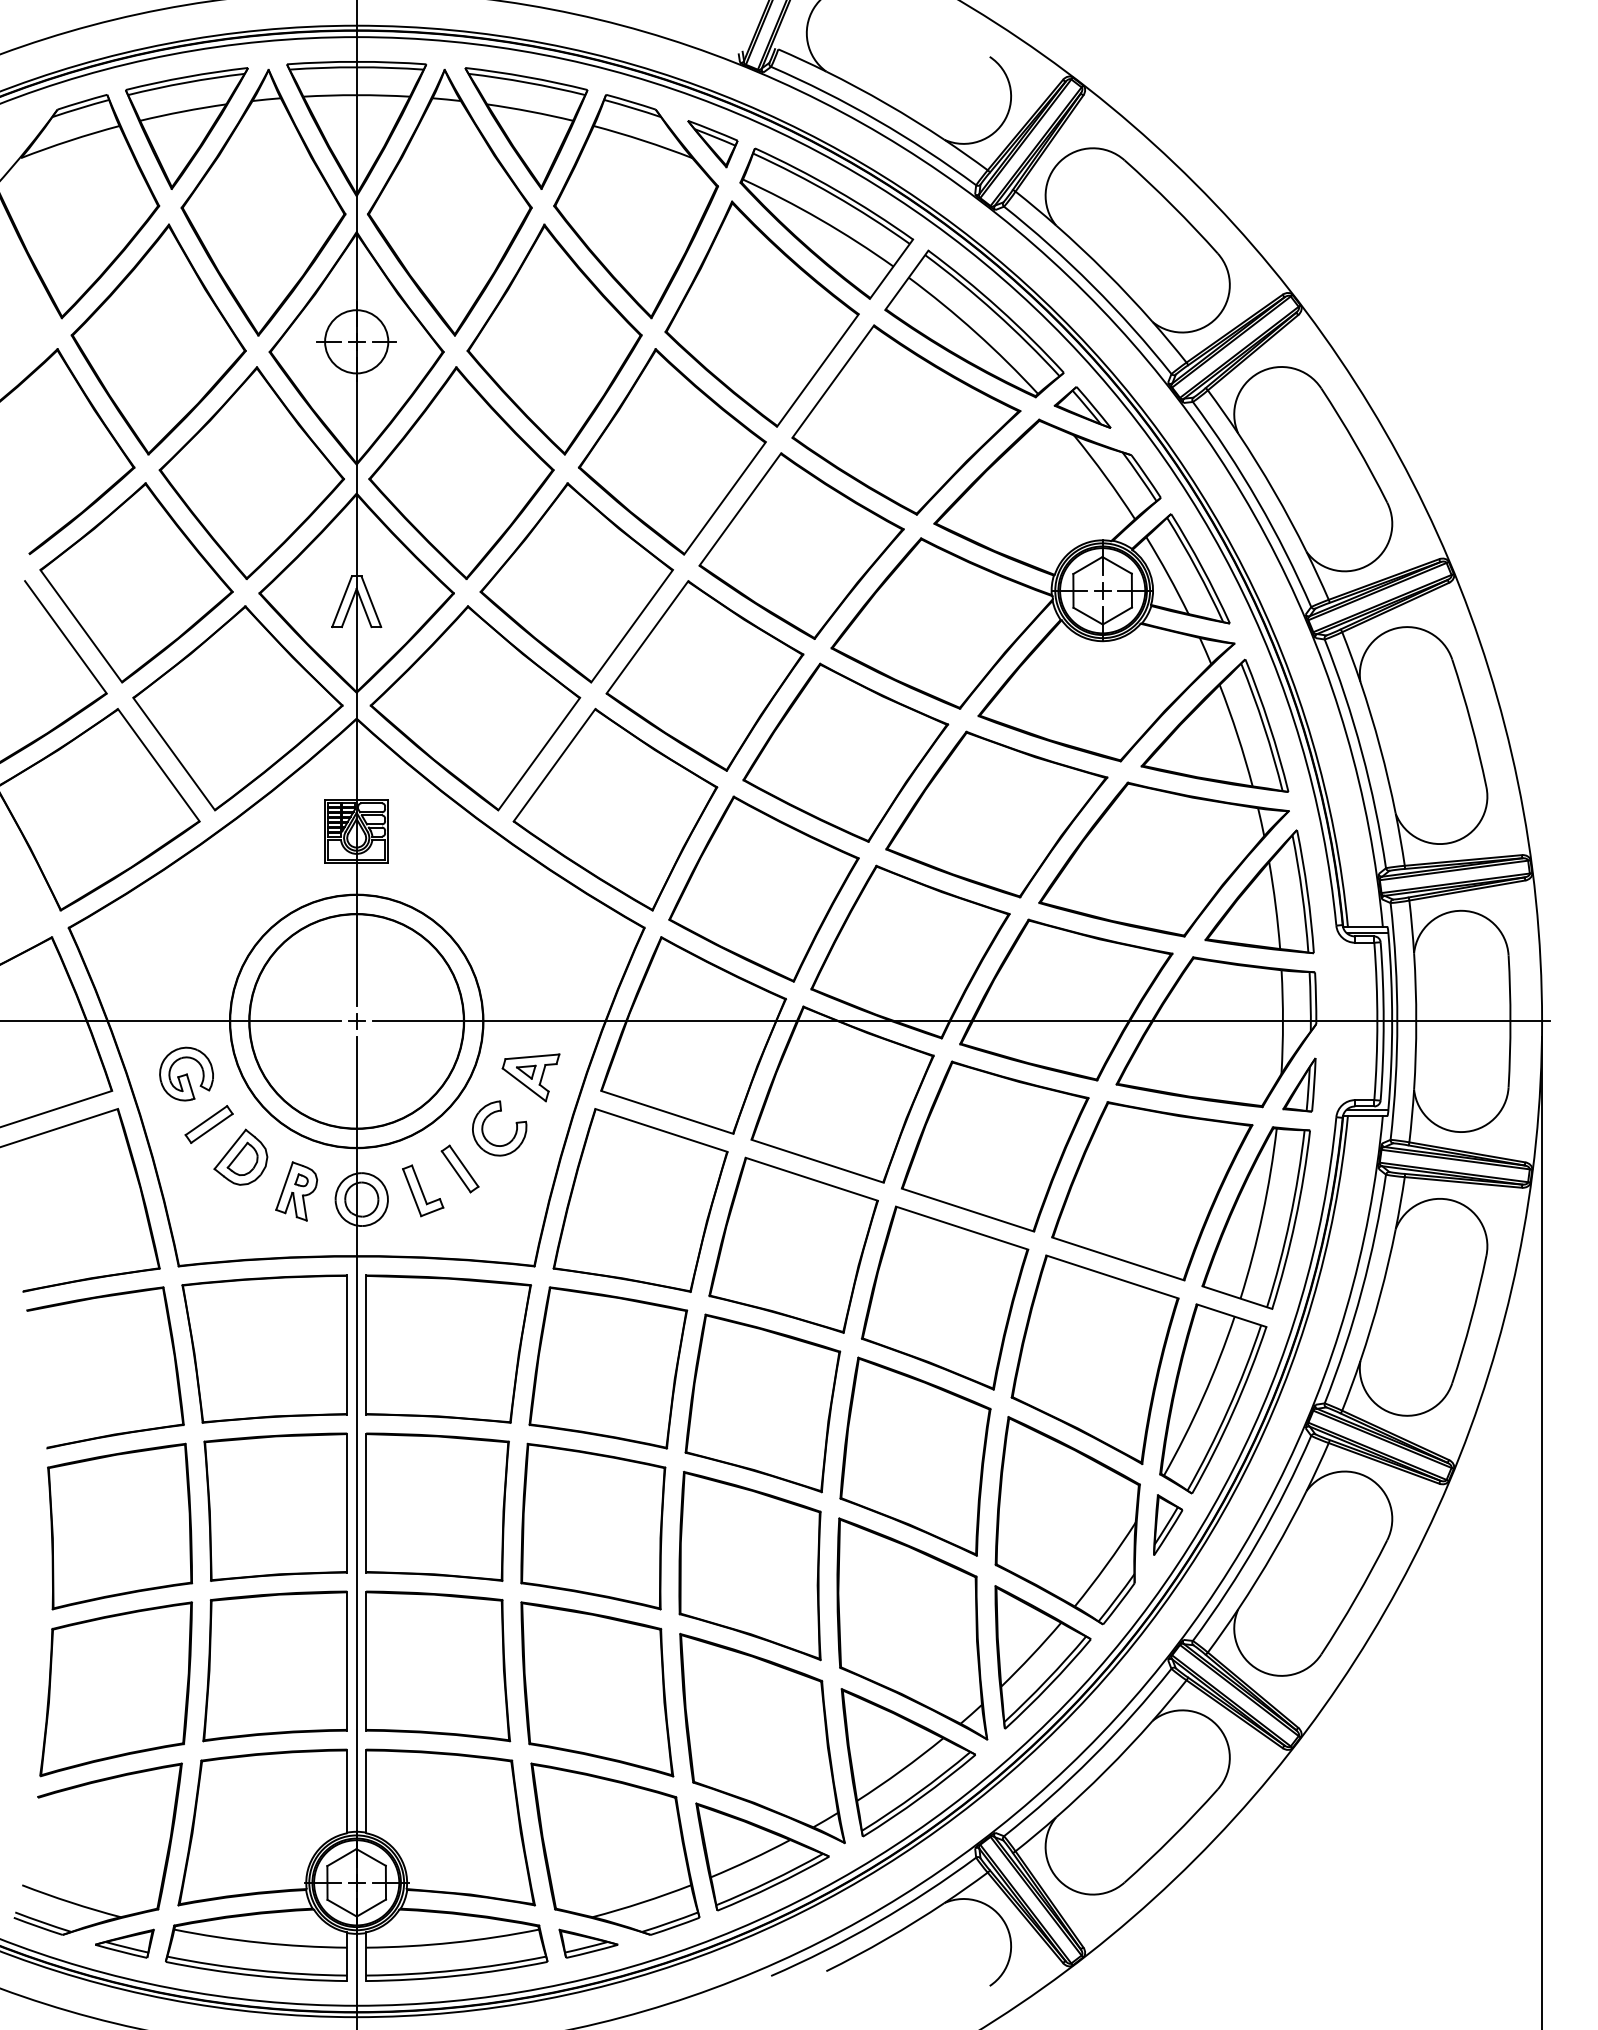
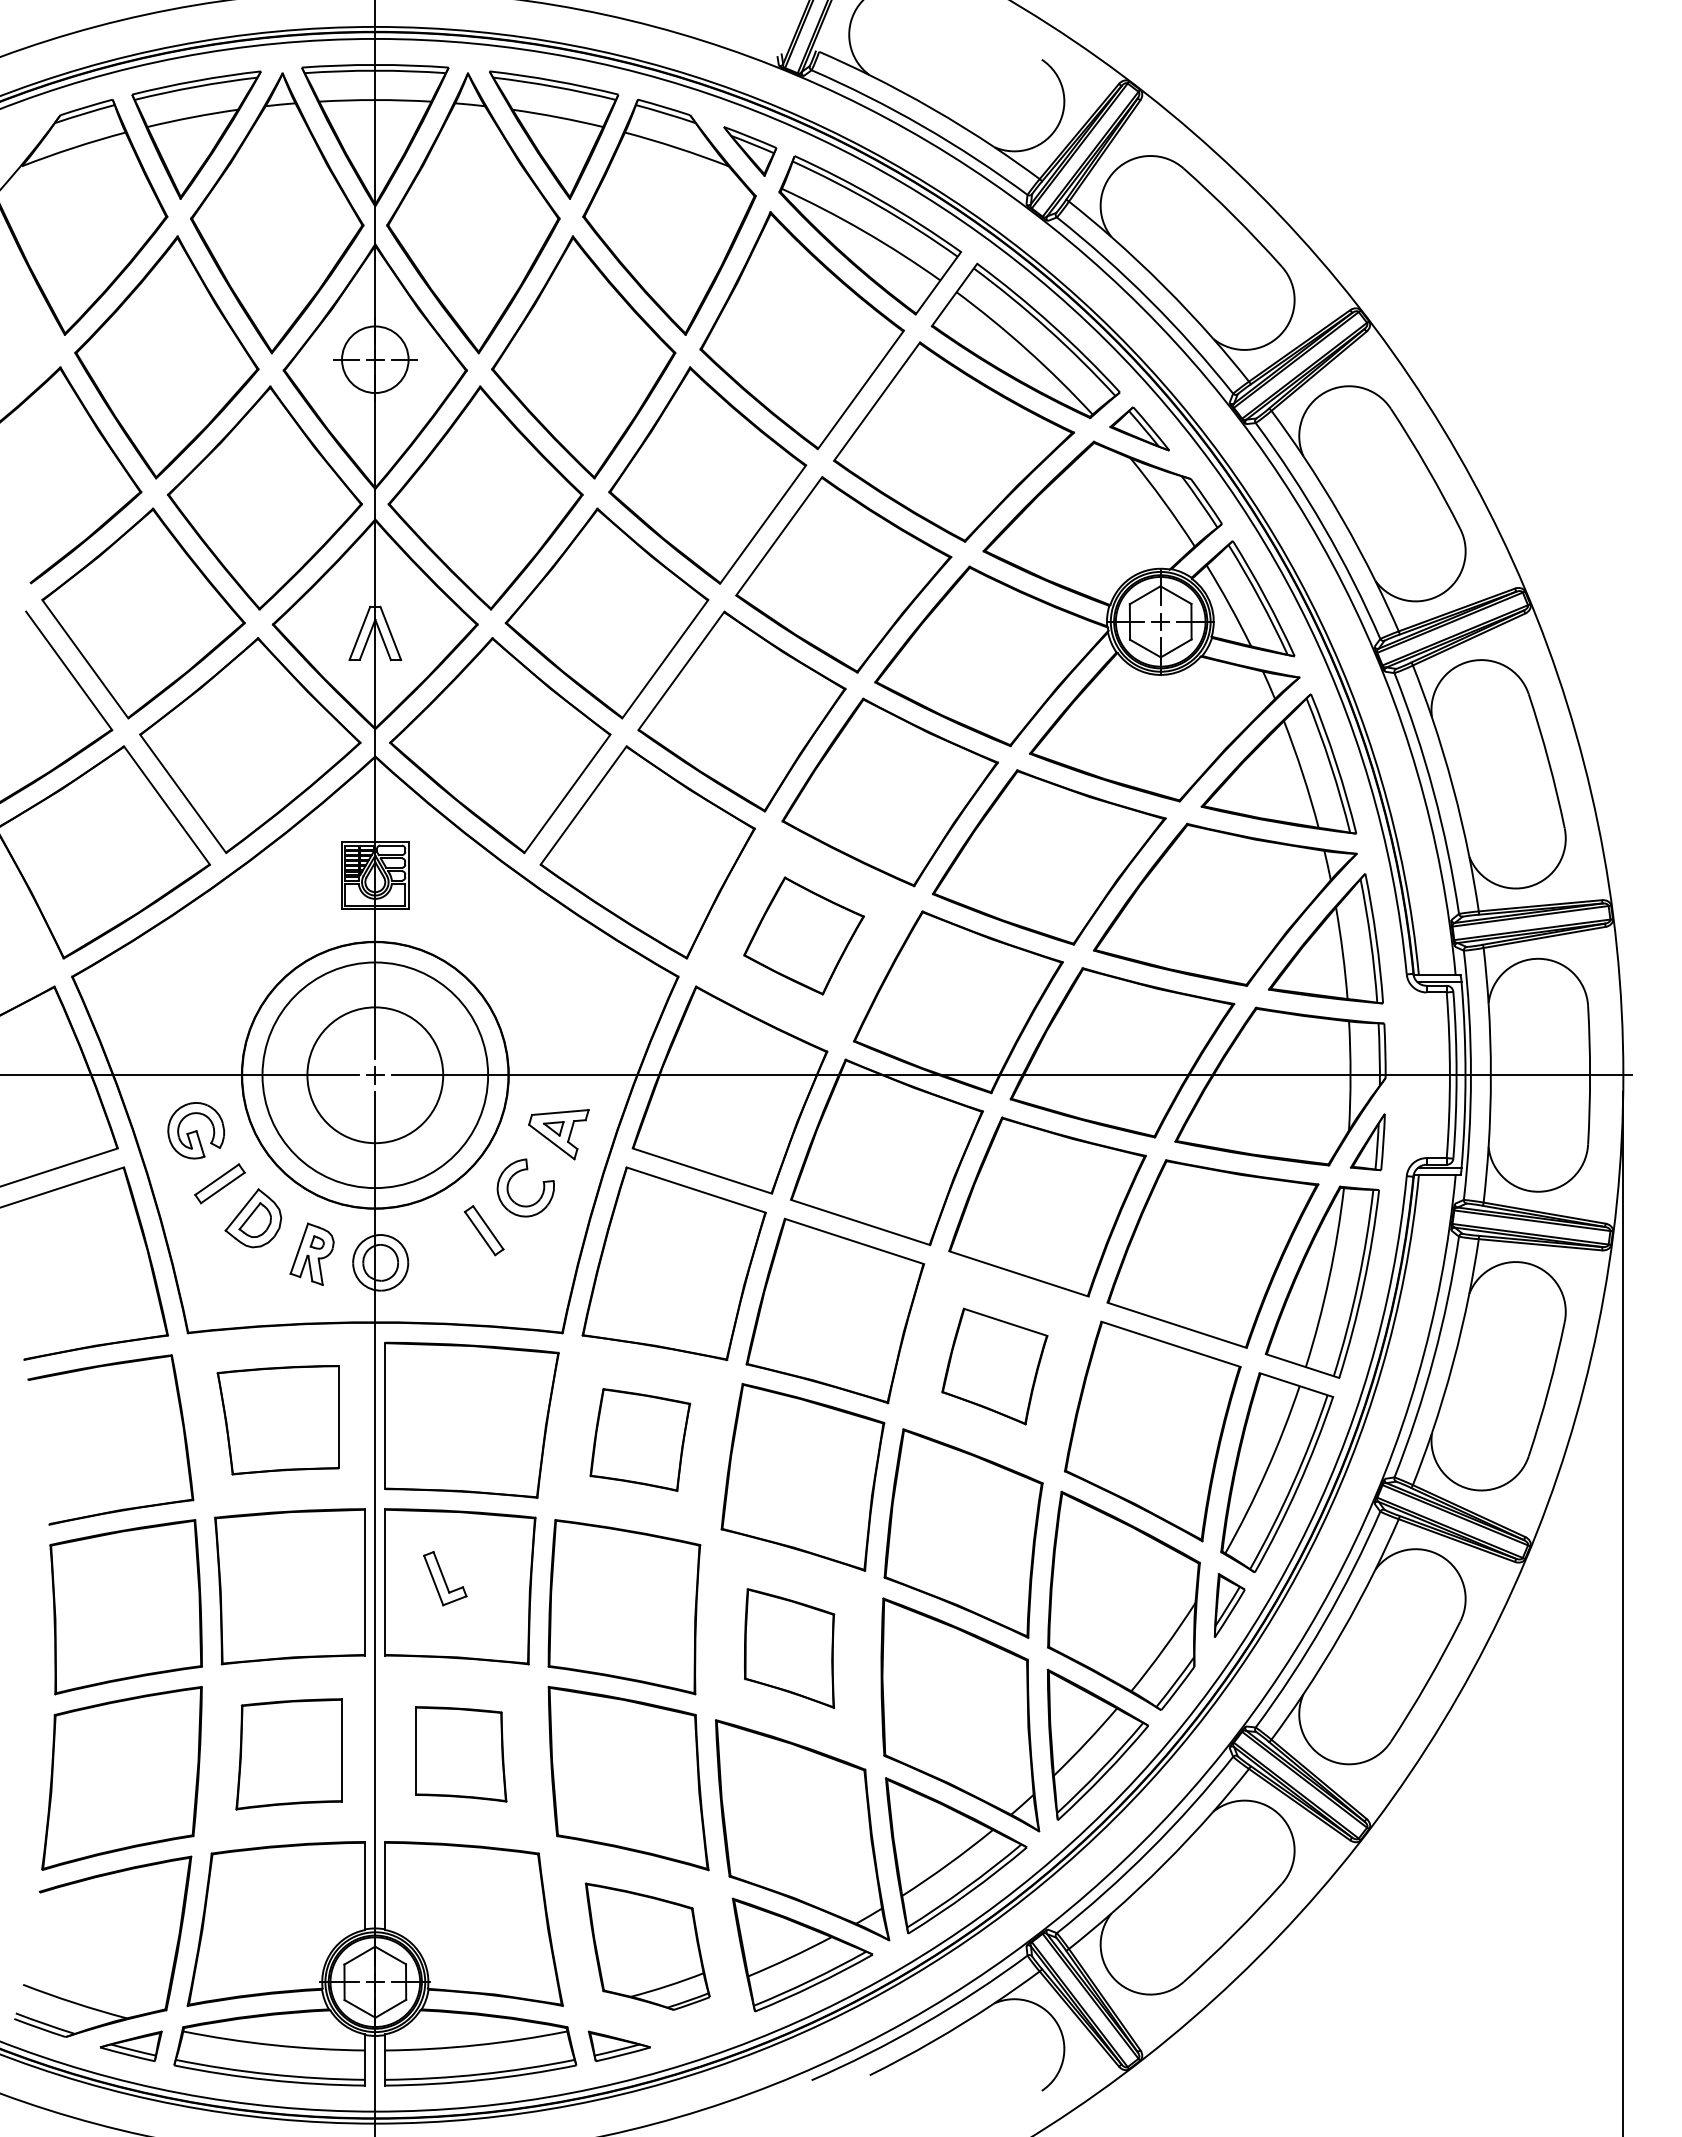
part: (763, 888) -> (803, 935), size x0.6
circle: (356, 1021) -> (375, 1075), size x0.6
part: (423, 1190) -> (445, 1578), moved
part: (944, 1298) -> (994, 1366), size x0.6
part: (263, 1348) -> (277, 1419), size x0.7
part: (608, 1367) -> (640, 1439), size x0.6
part: (750, 1565) -> (789, 1648), size x0.6
part: (274, 1666) -> (288, 1754), size x0.7
part: (437, 1666) -> (460, 1754), size x0.6
part: (615, 1848) -> (647, 1946), size x0.7

